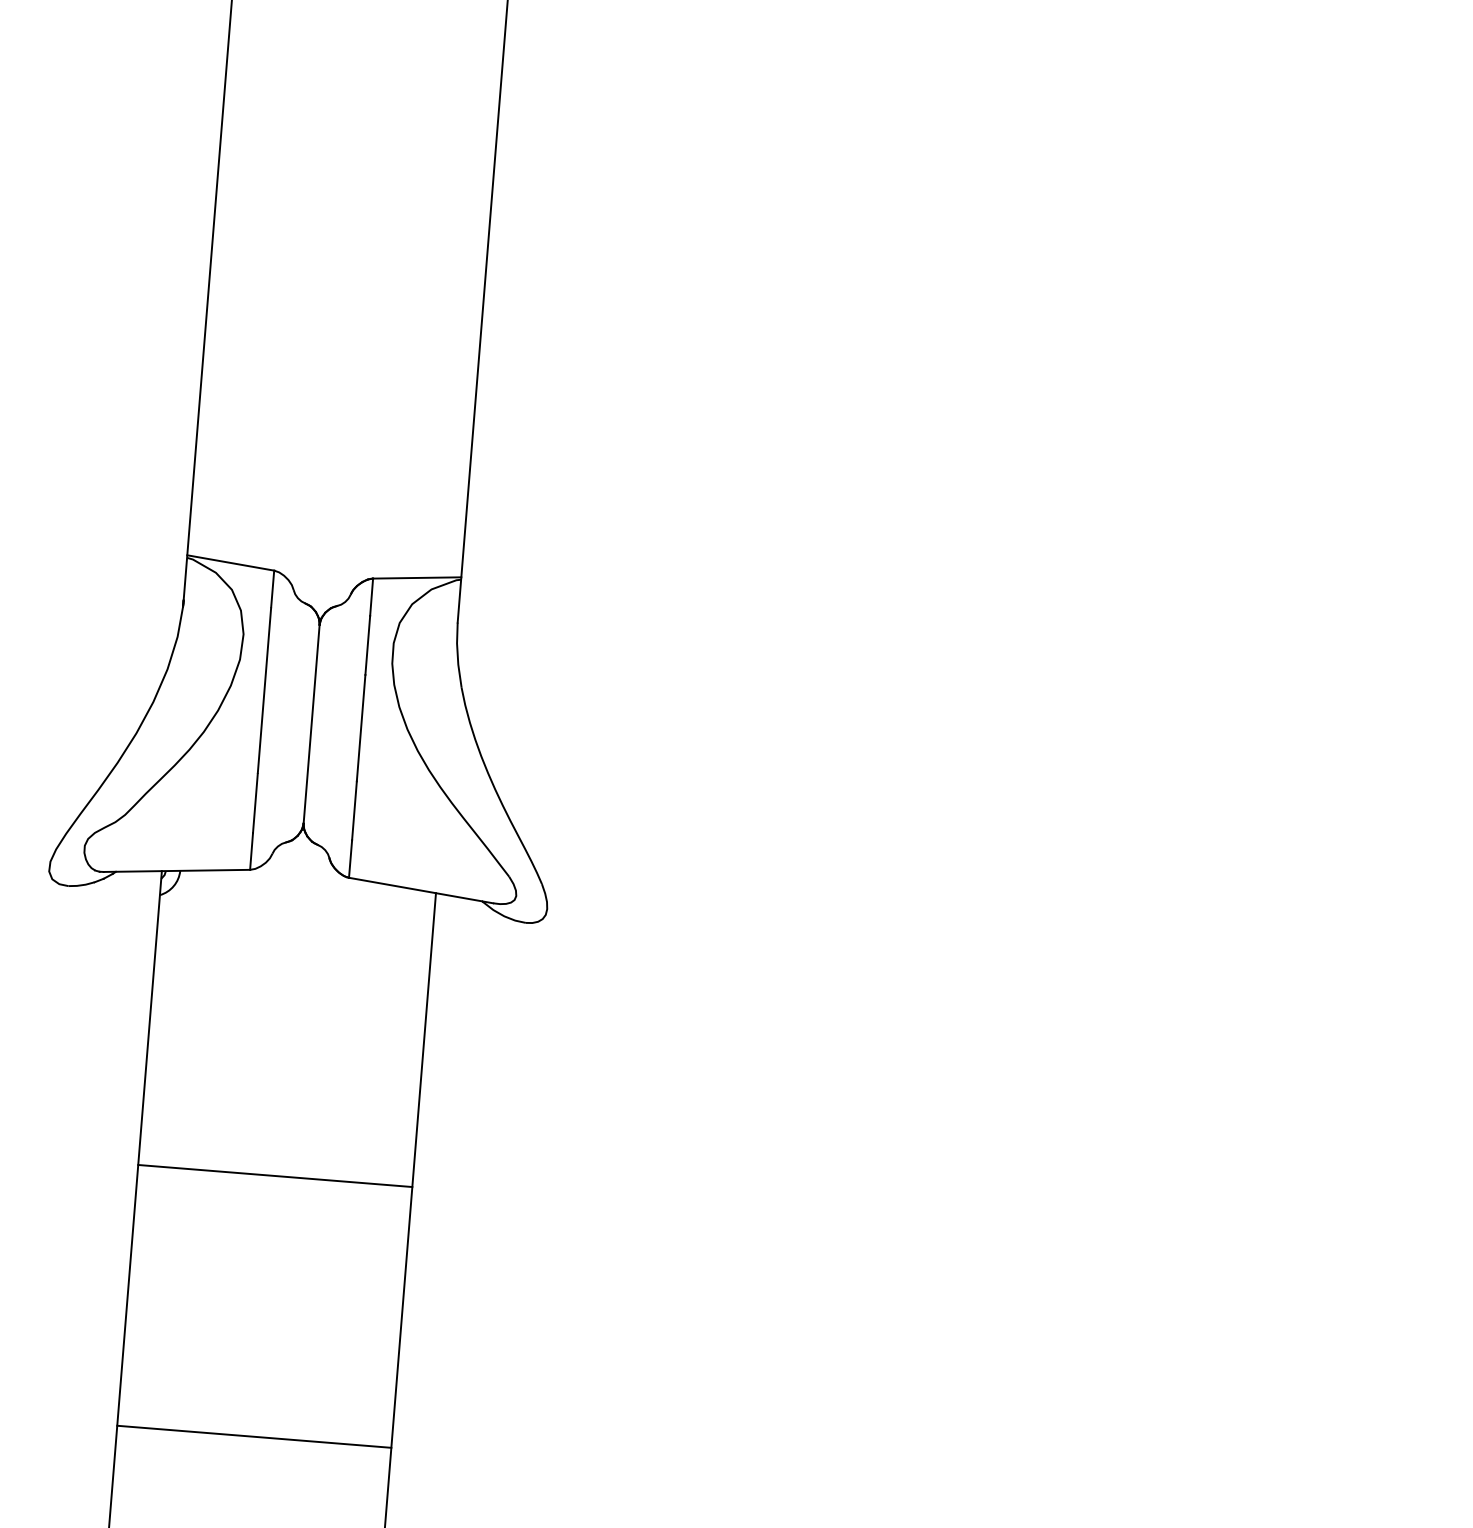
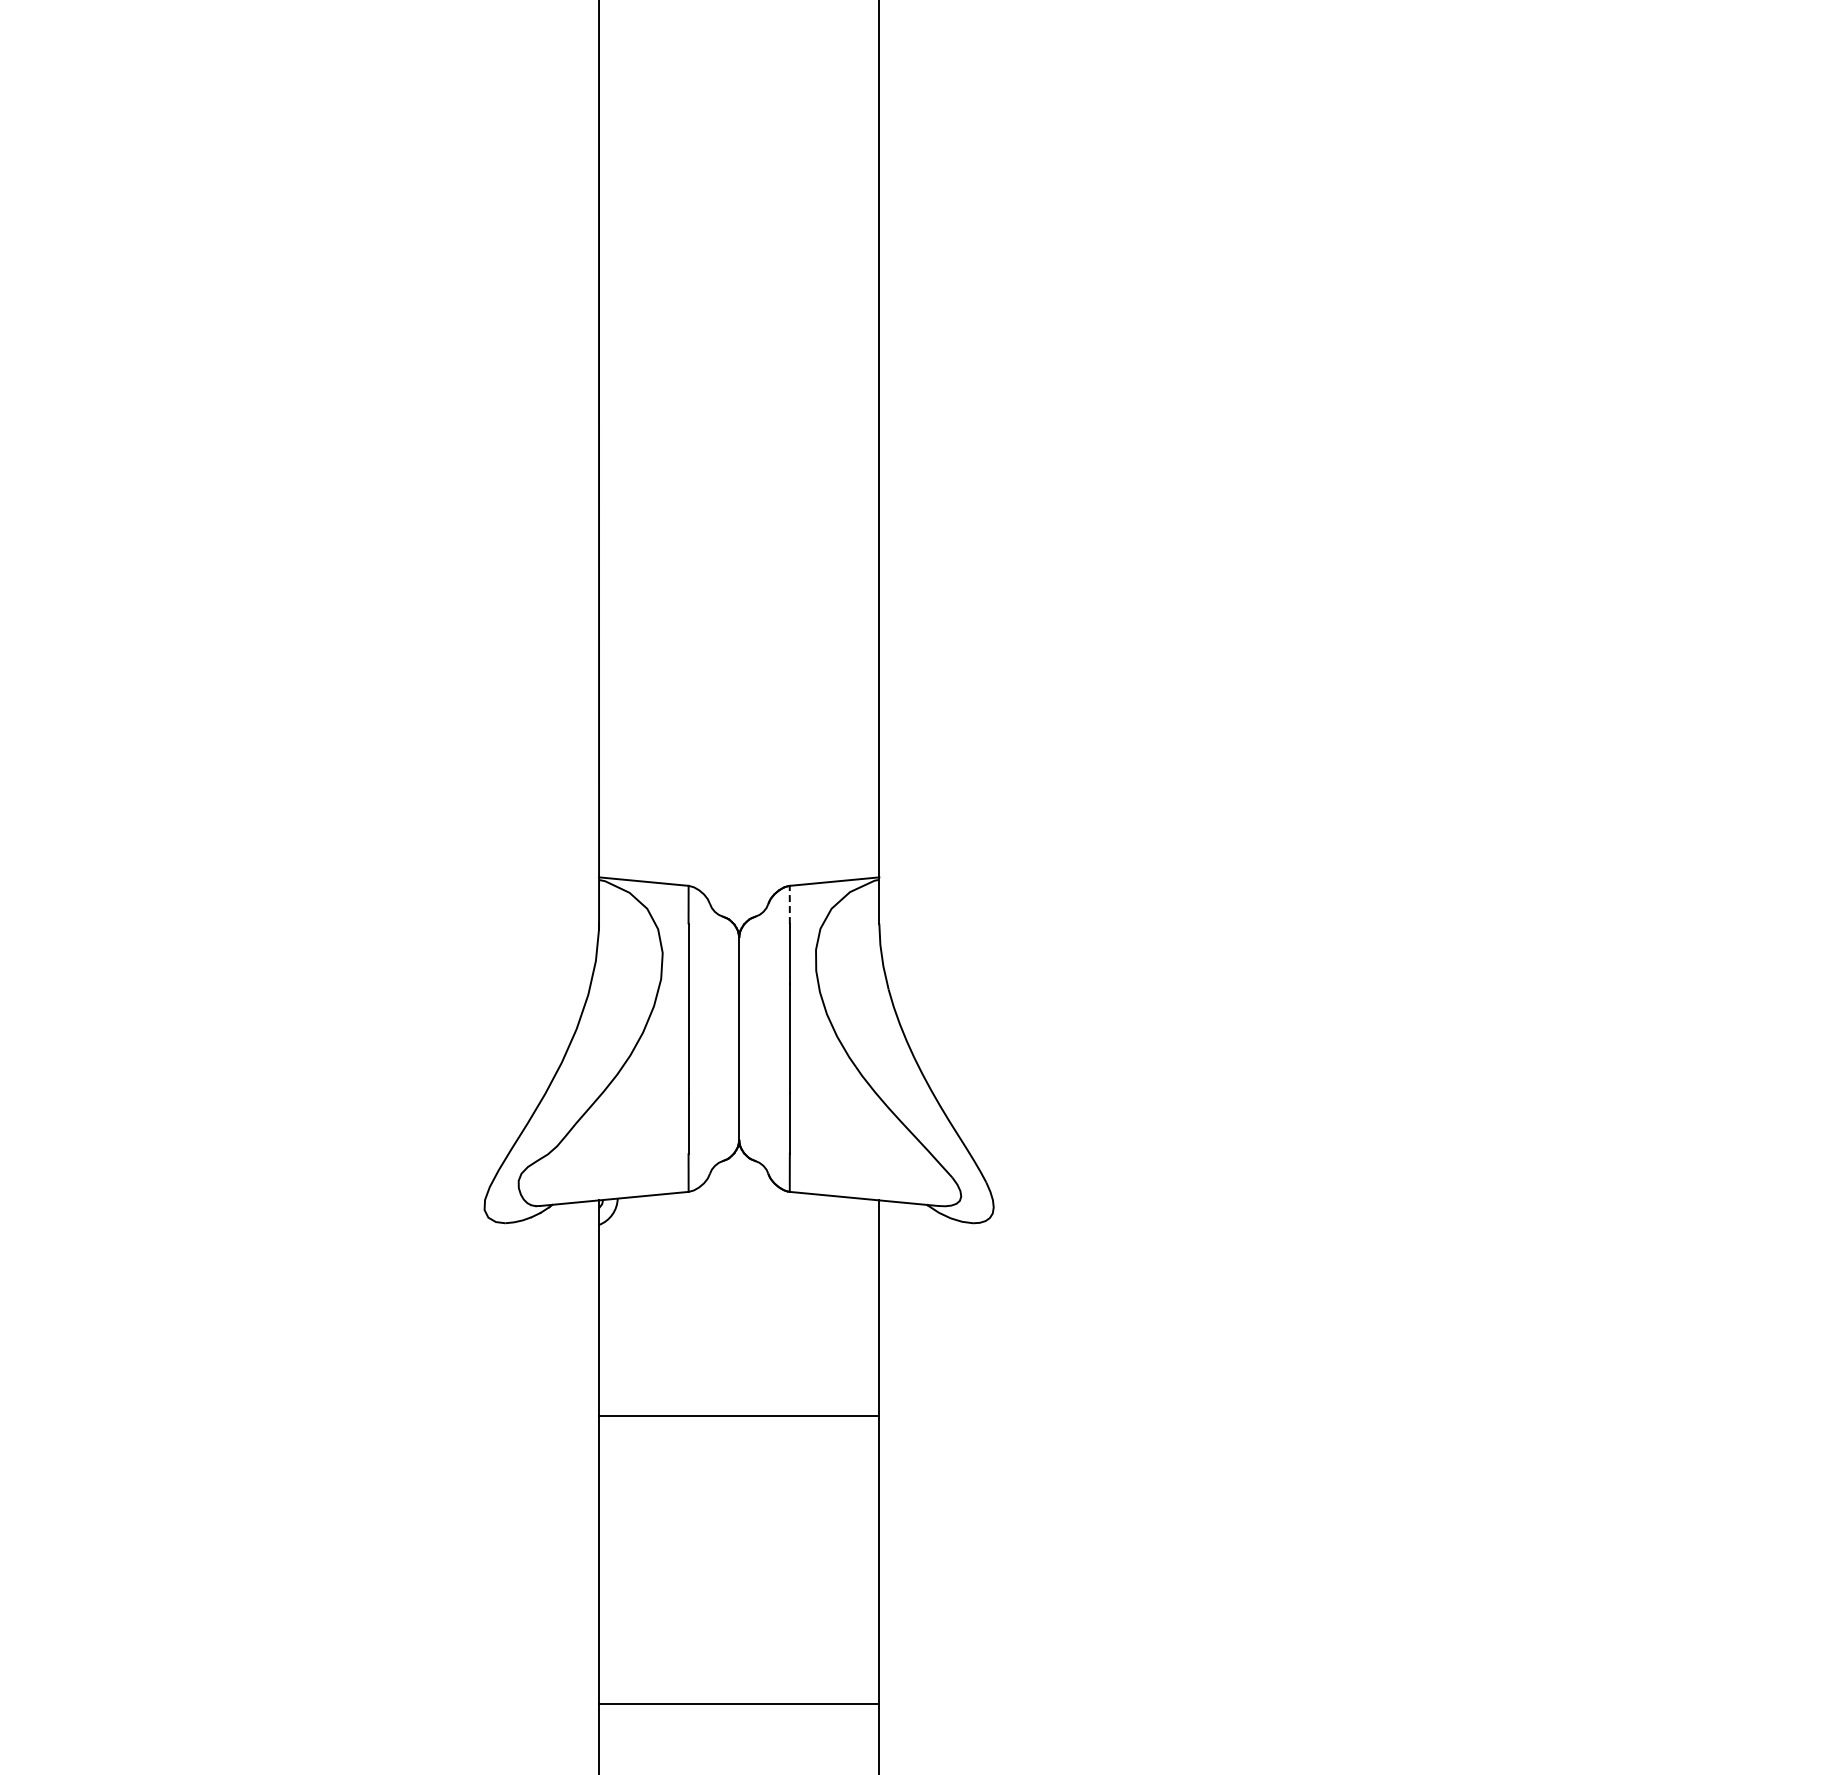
line: (371, 596) -> (789, 904), solid -> dashed
line: (275, 1175) -> (739, 1415), moved
line: (254, 1436) -> (739, 1703), moved

